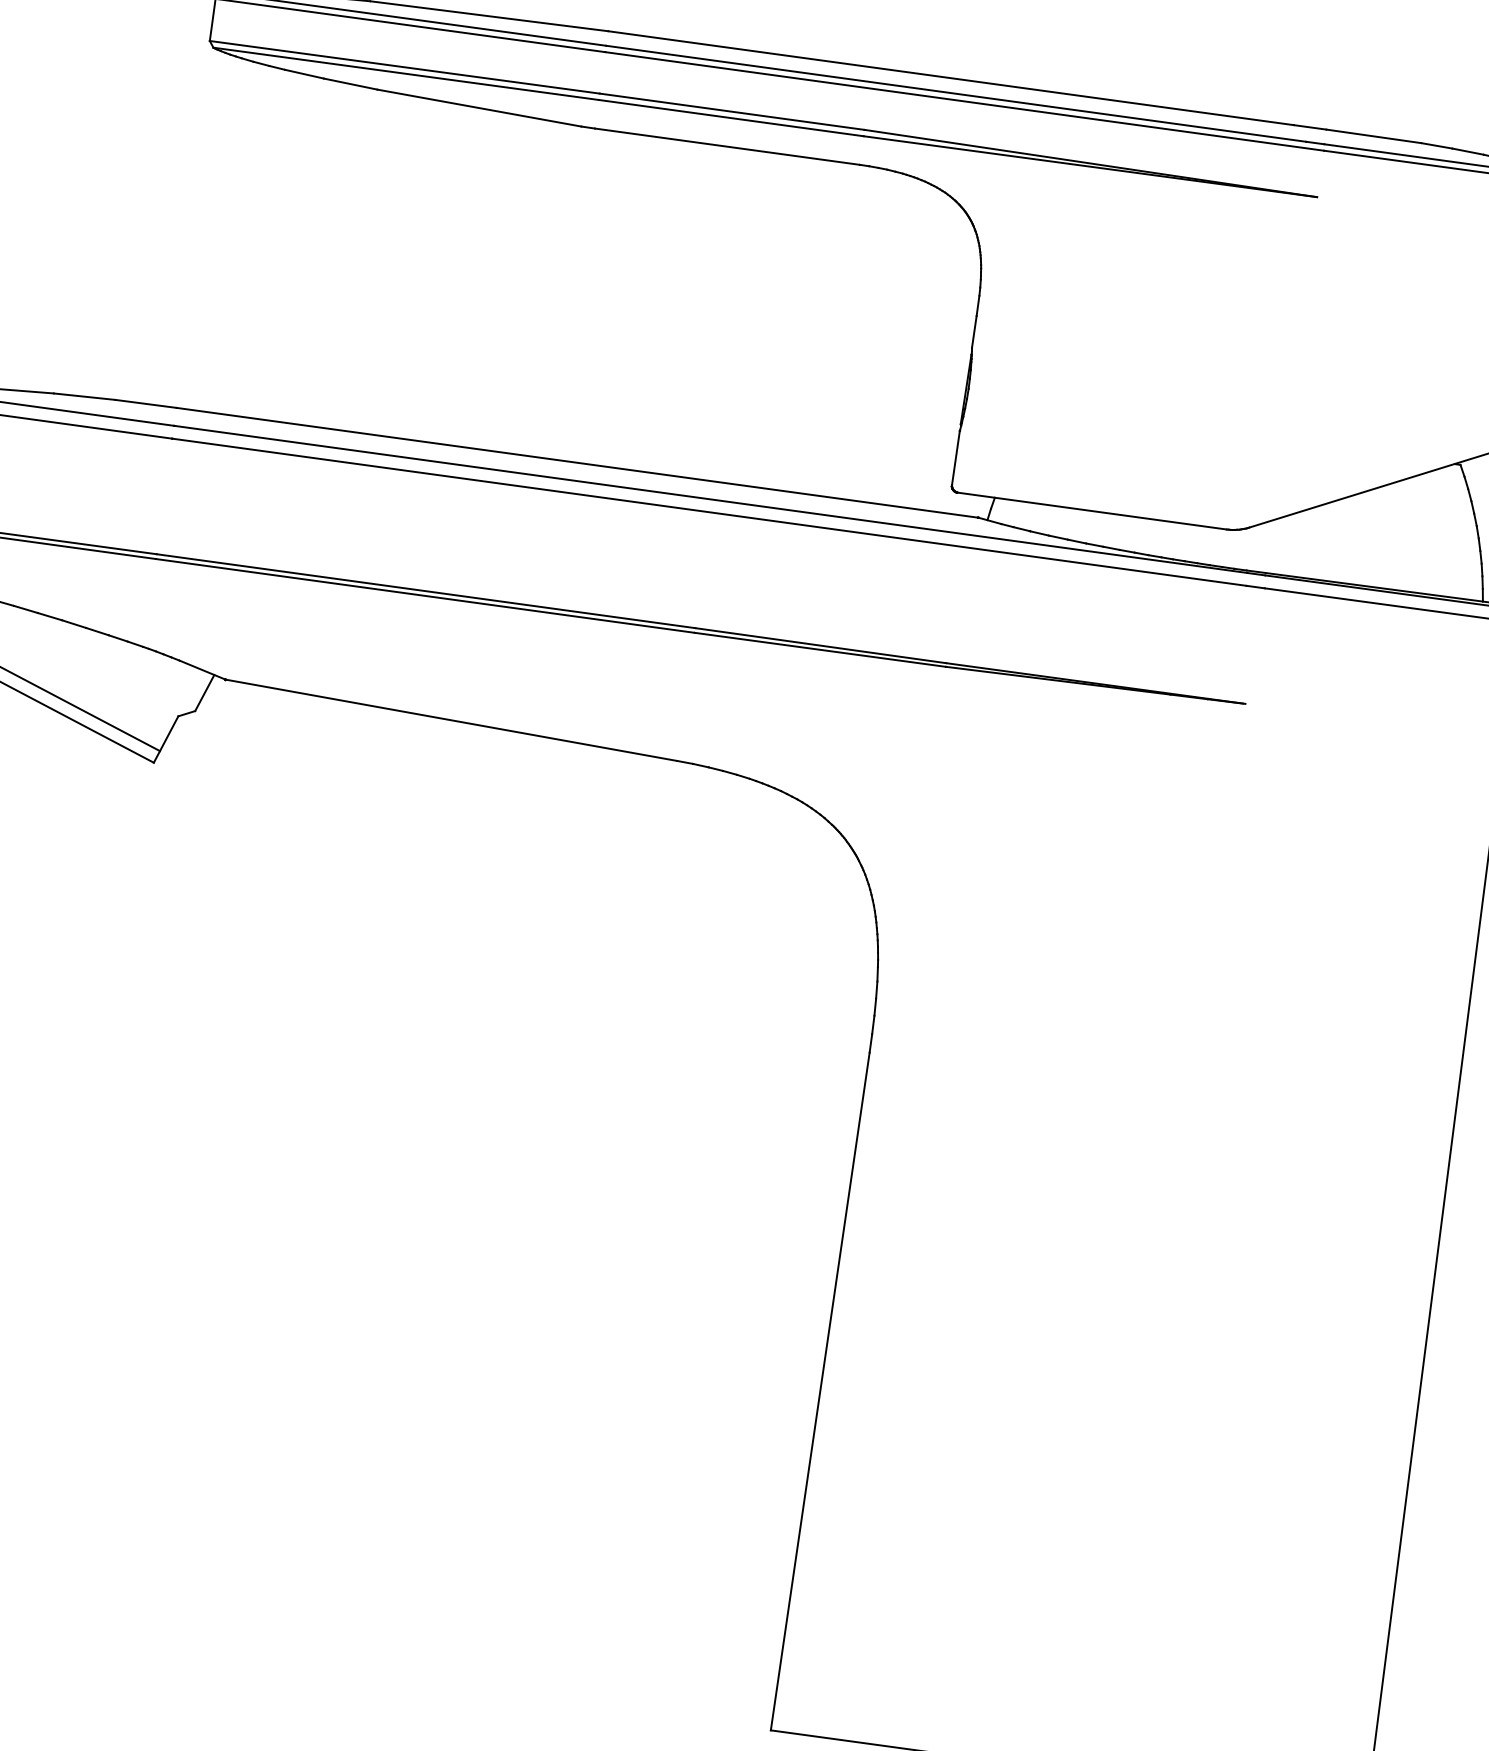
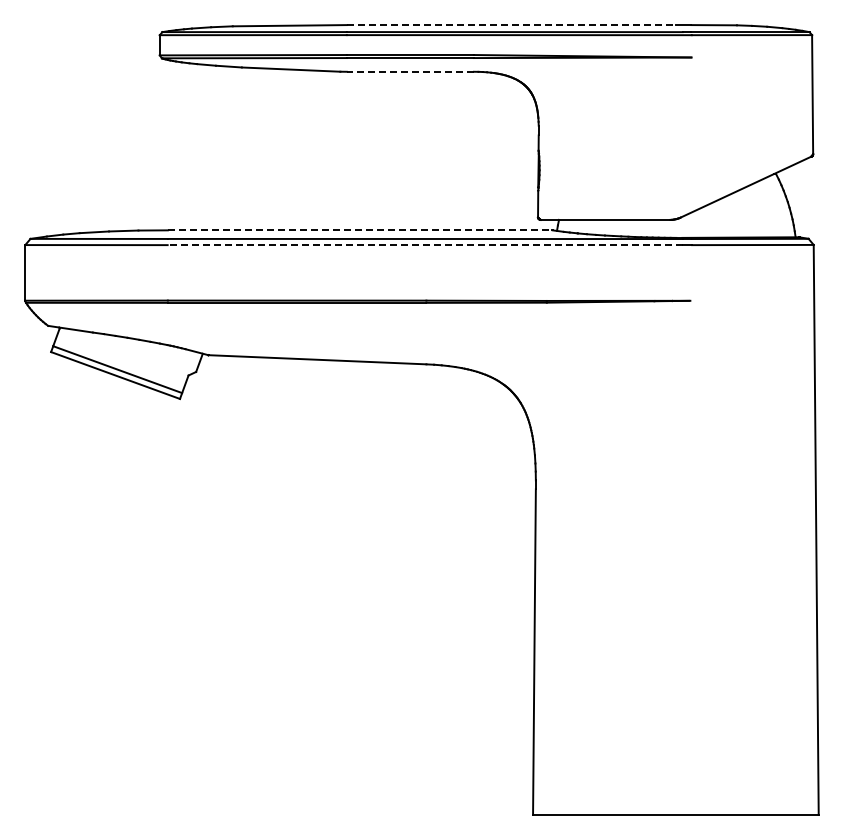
line: (951, 79) -> (511, 25), solid -> dashed
line: (727, 146) -> (410, 71), solid -> dashed
line: (578, 463) -> (360, 230), solid -> dashed
line: (709, 513) -> (425, 245), solid -> dashed

